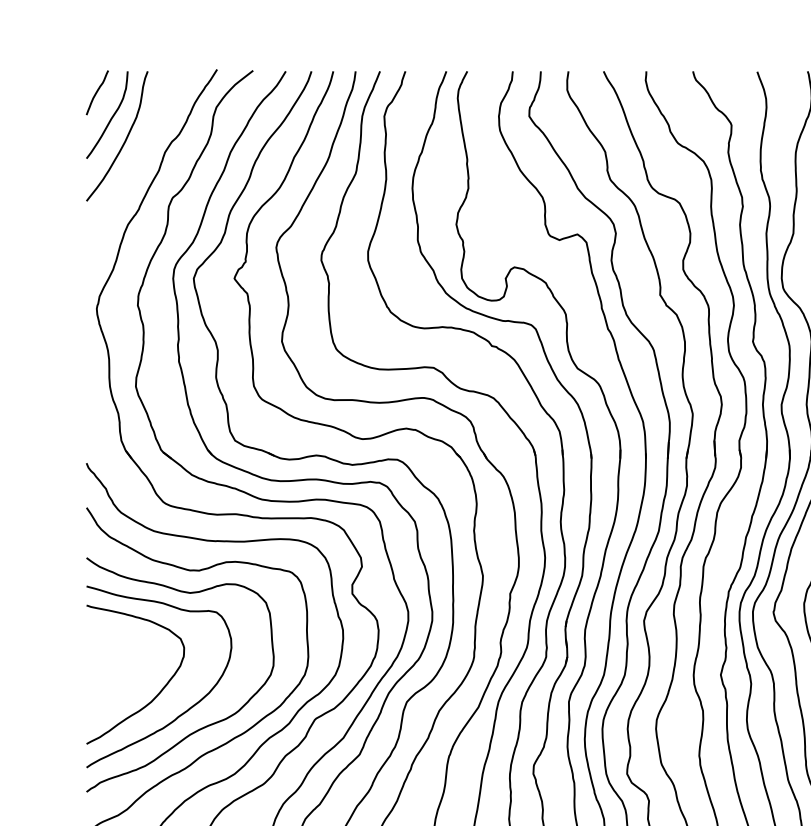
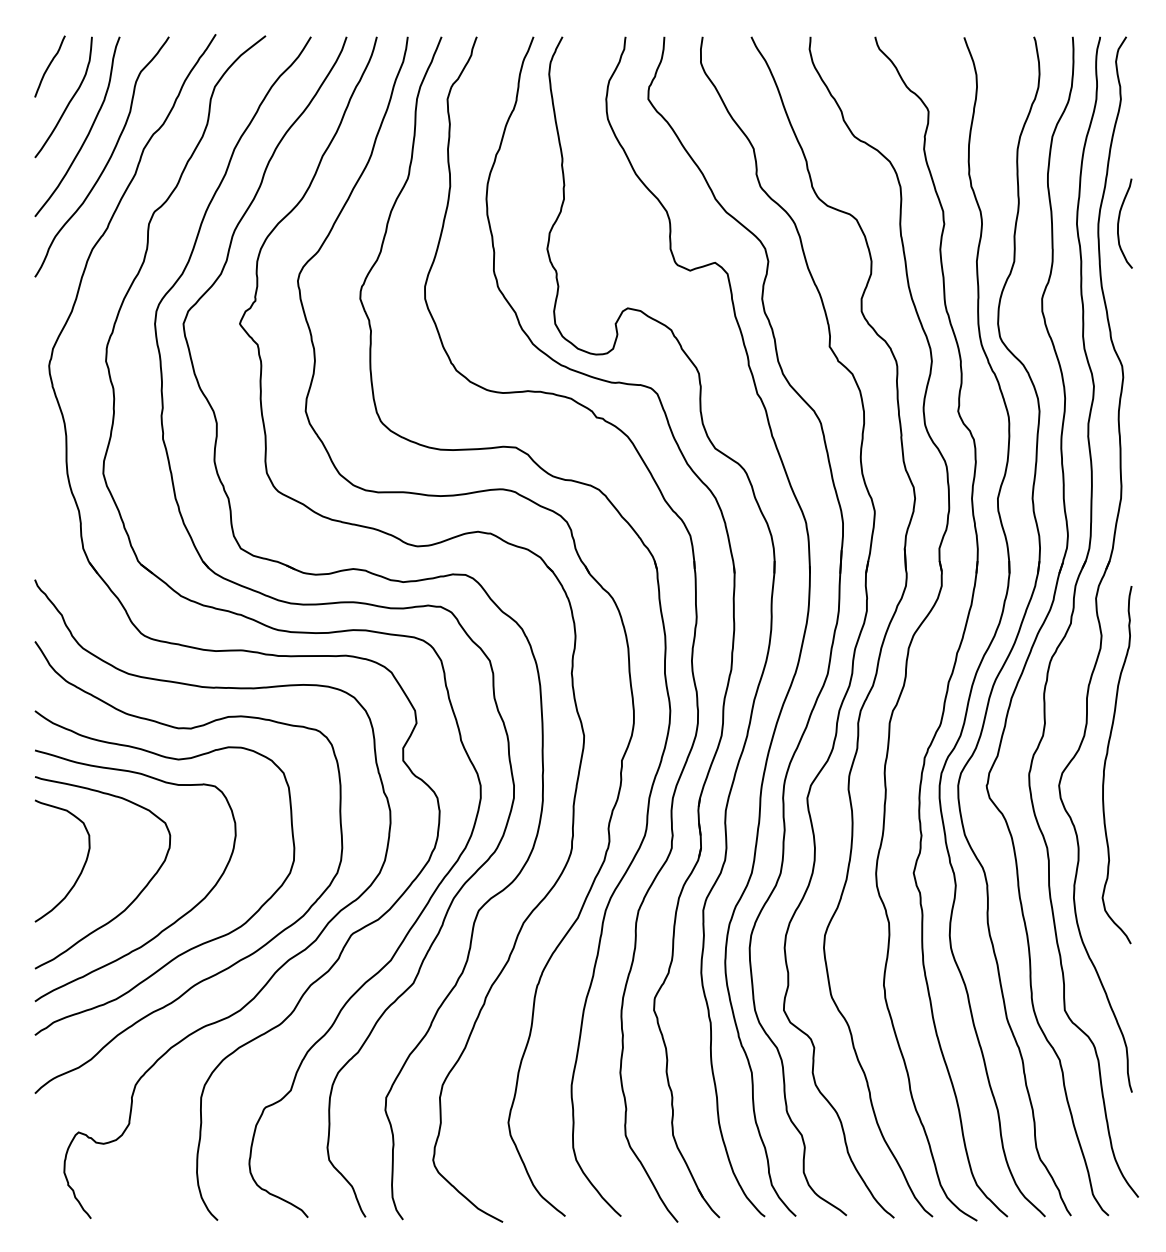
curve: (139, 159) -> (108, 159), added
curve: (120, 672) -> (81, 869), added

